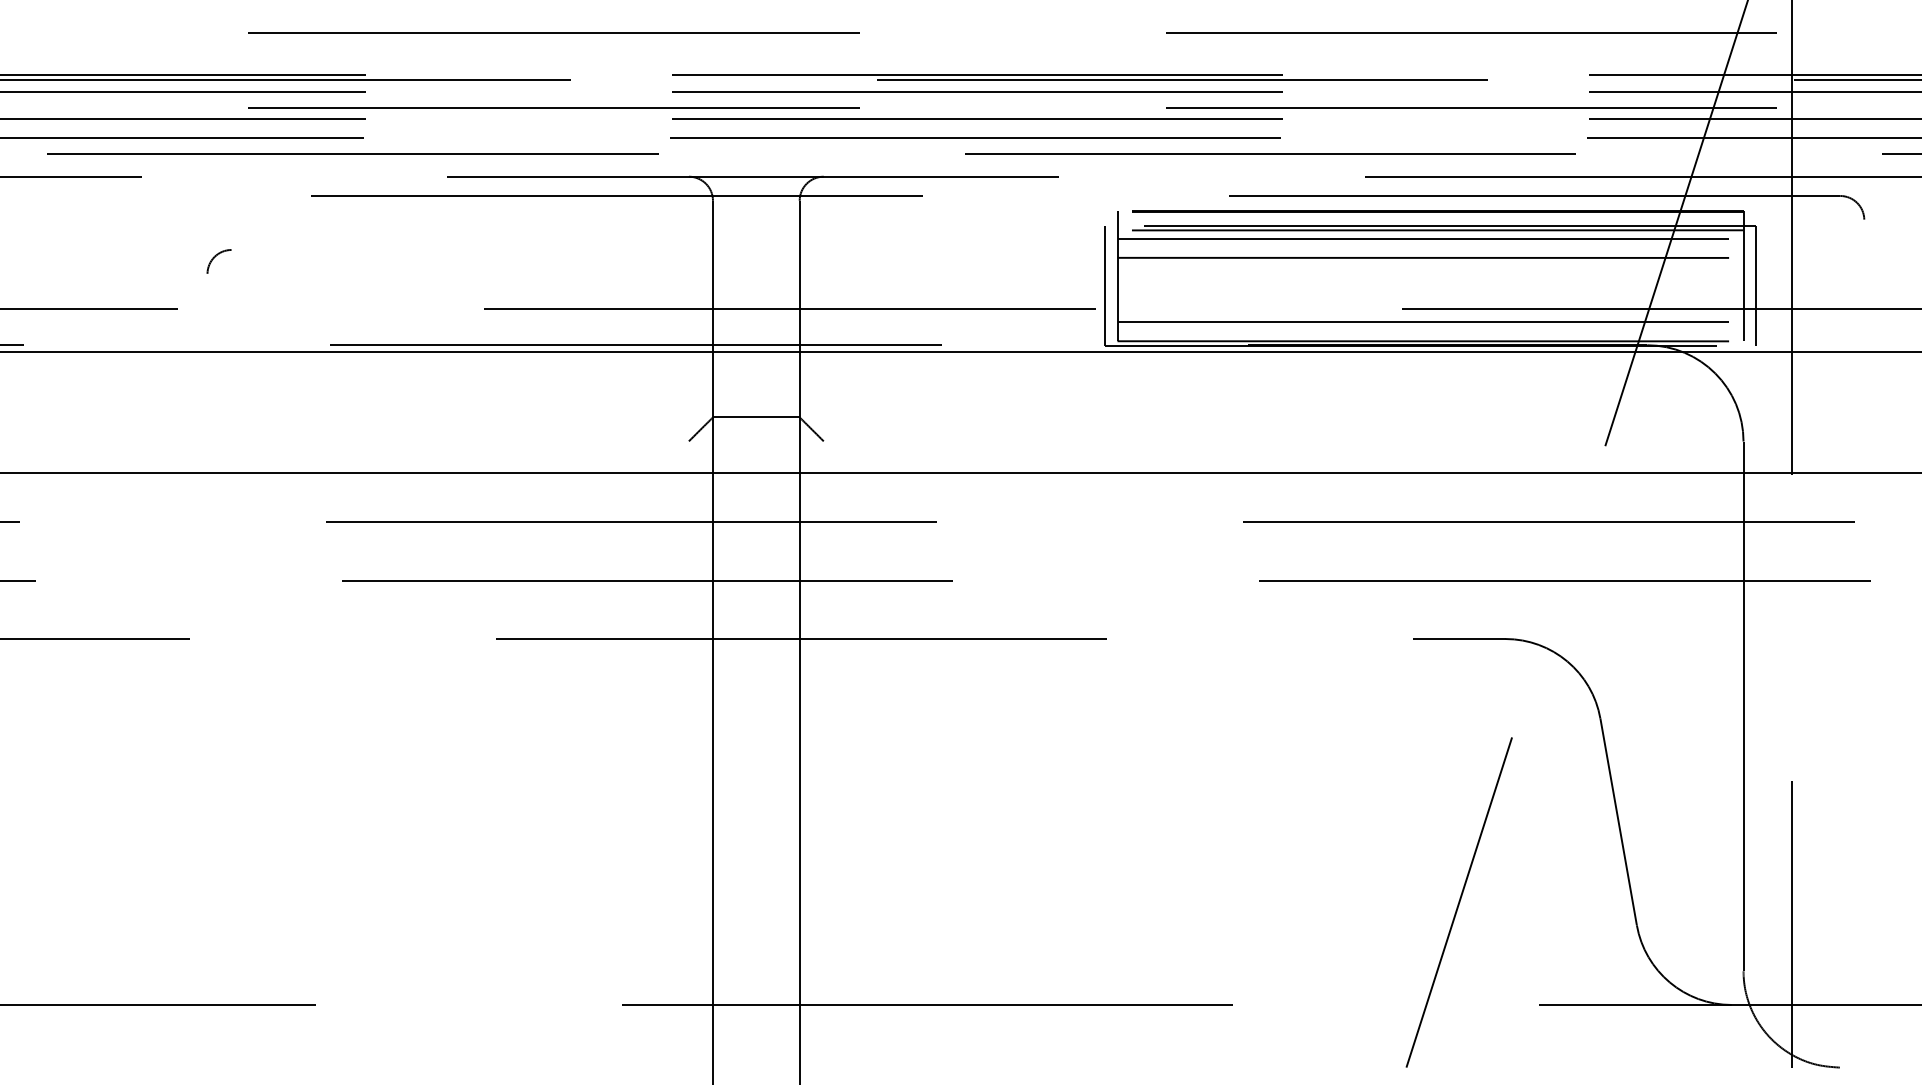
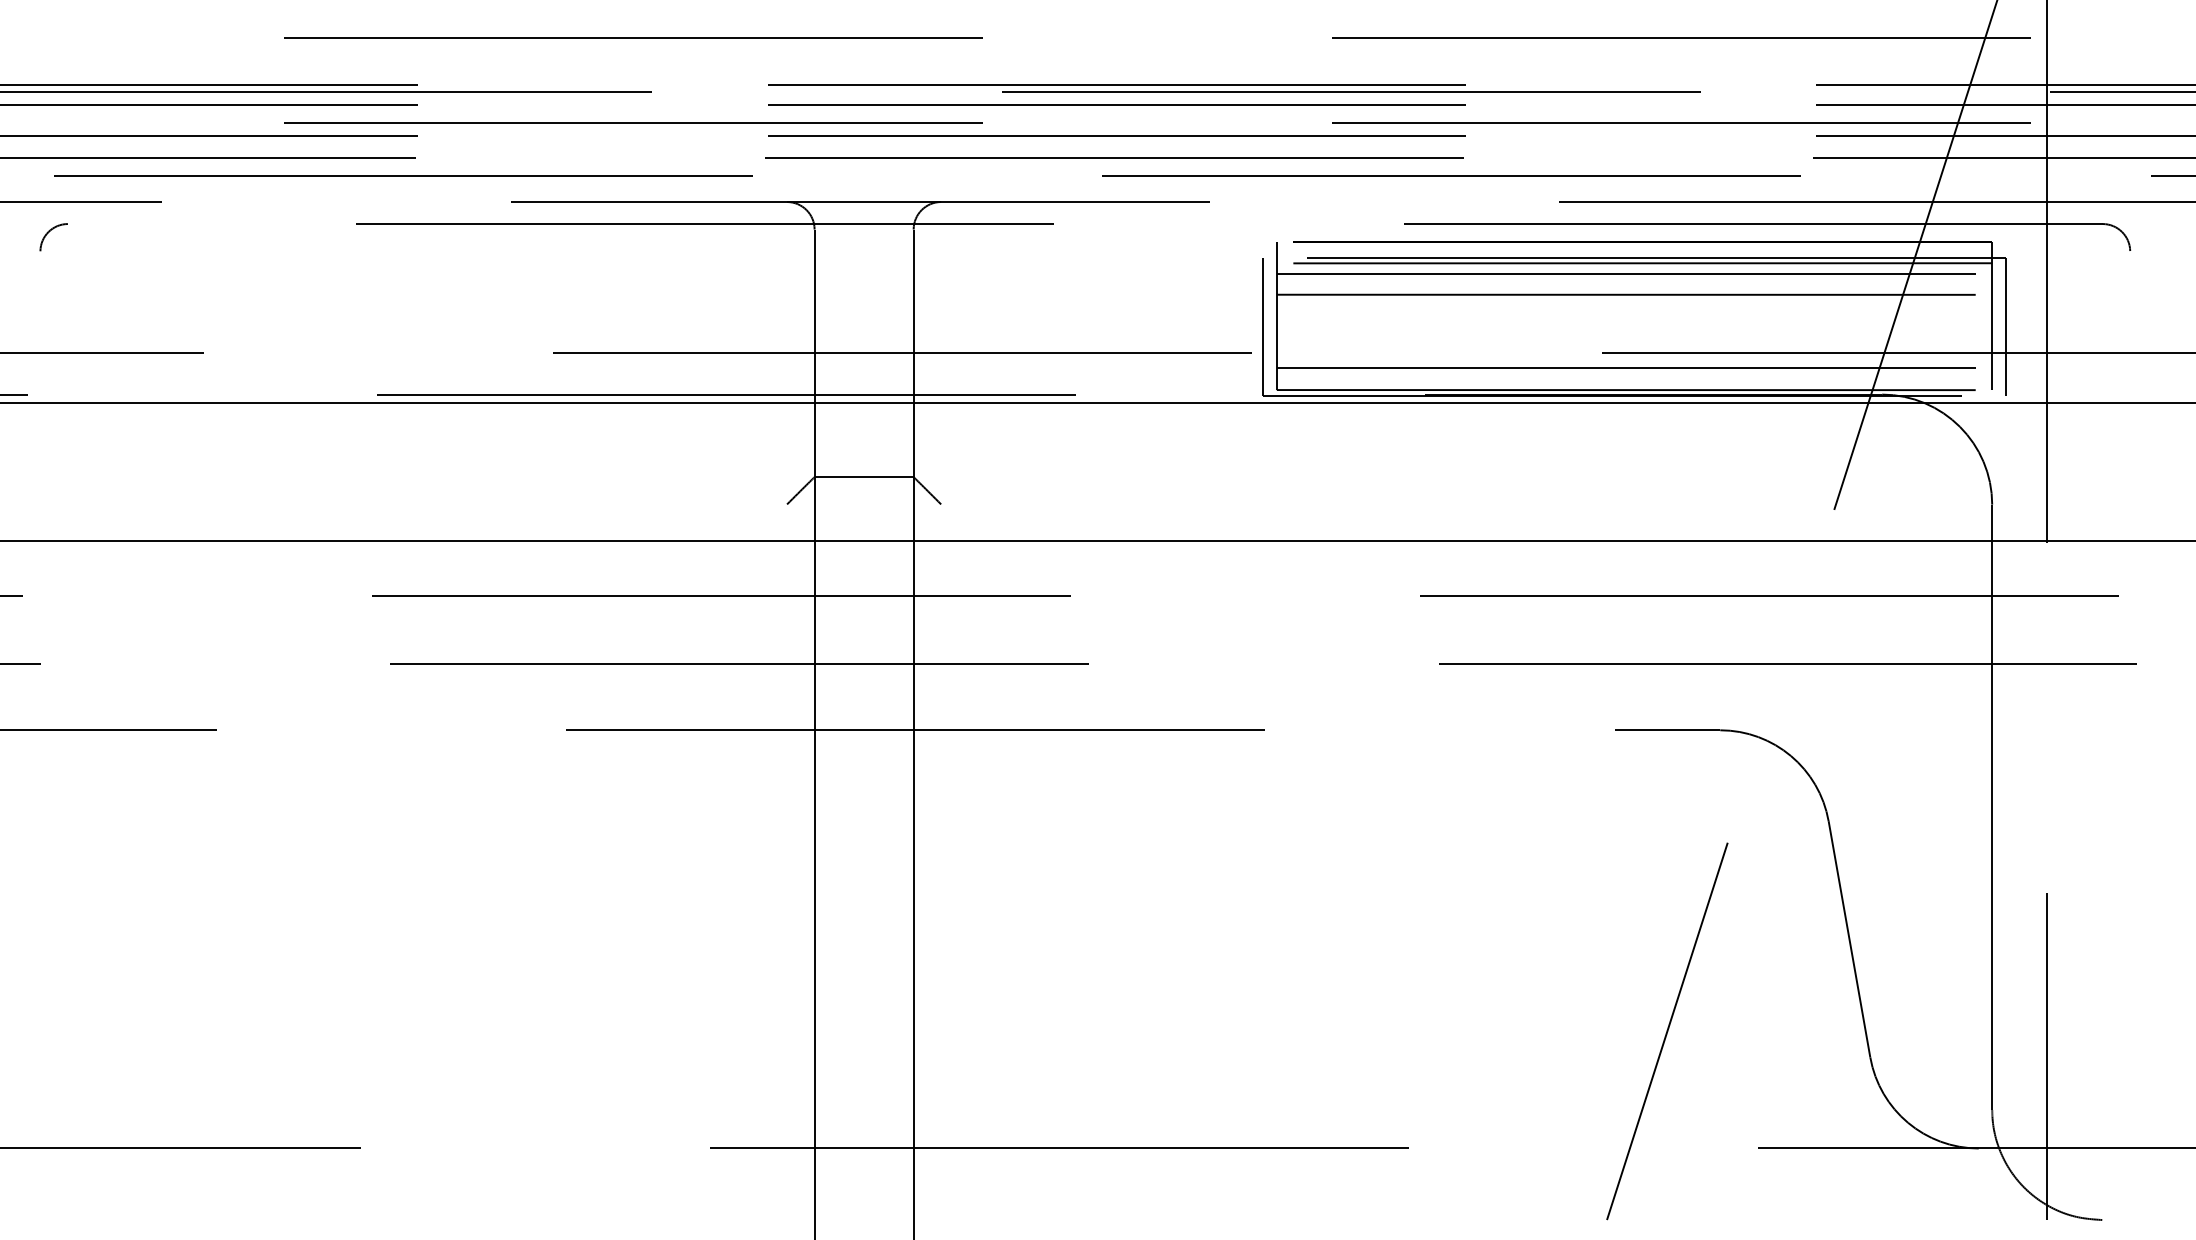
arc: (215, 257) -> (49, 232), moved

